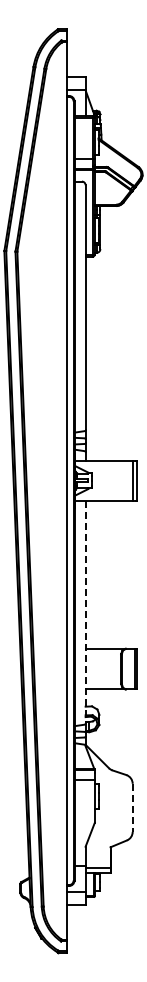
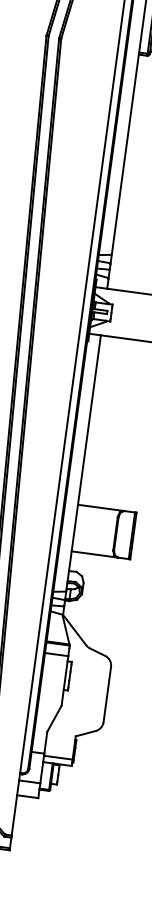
line: (85, 612) -> (83, 463), dashed -> solid
line: (132, 808) -> (107, 695), dashed -> solid

